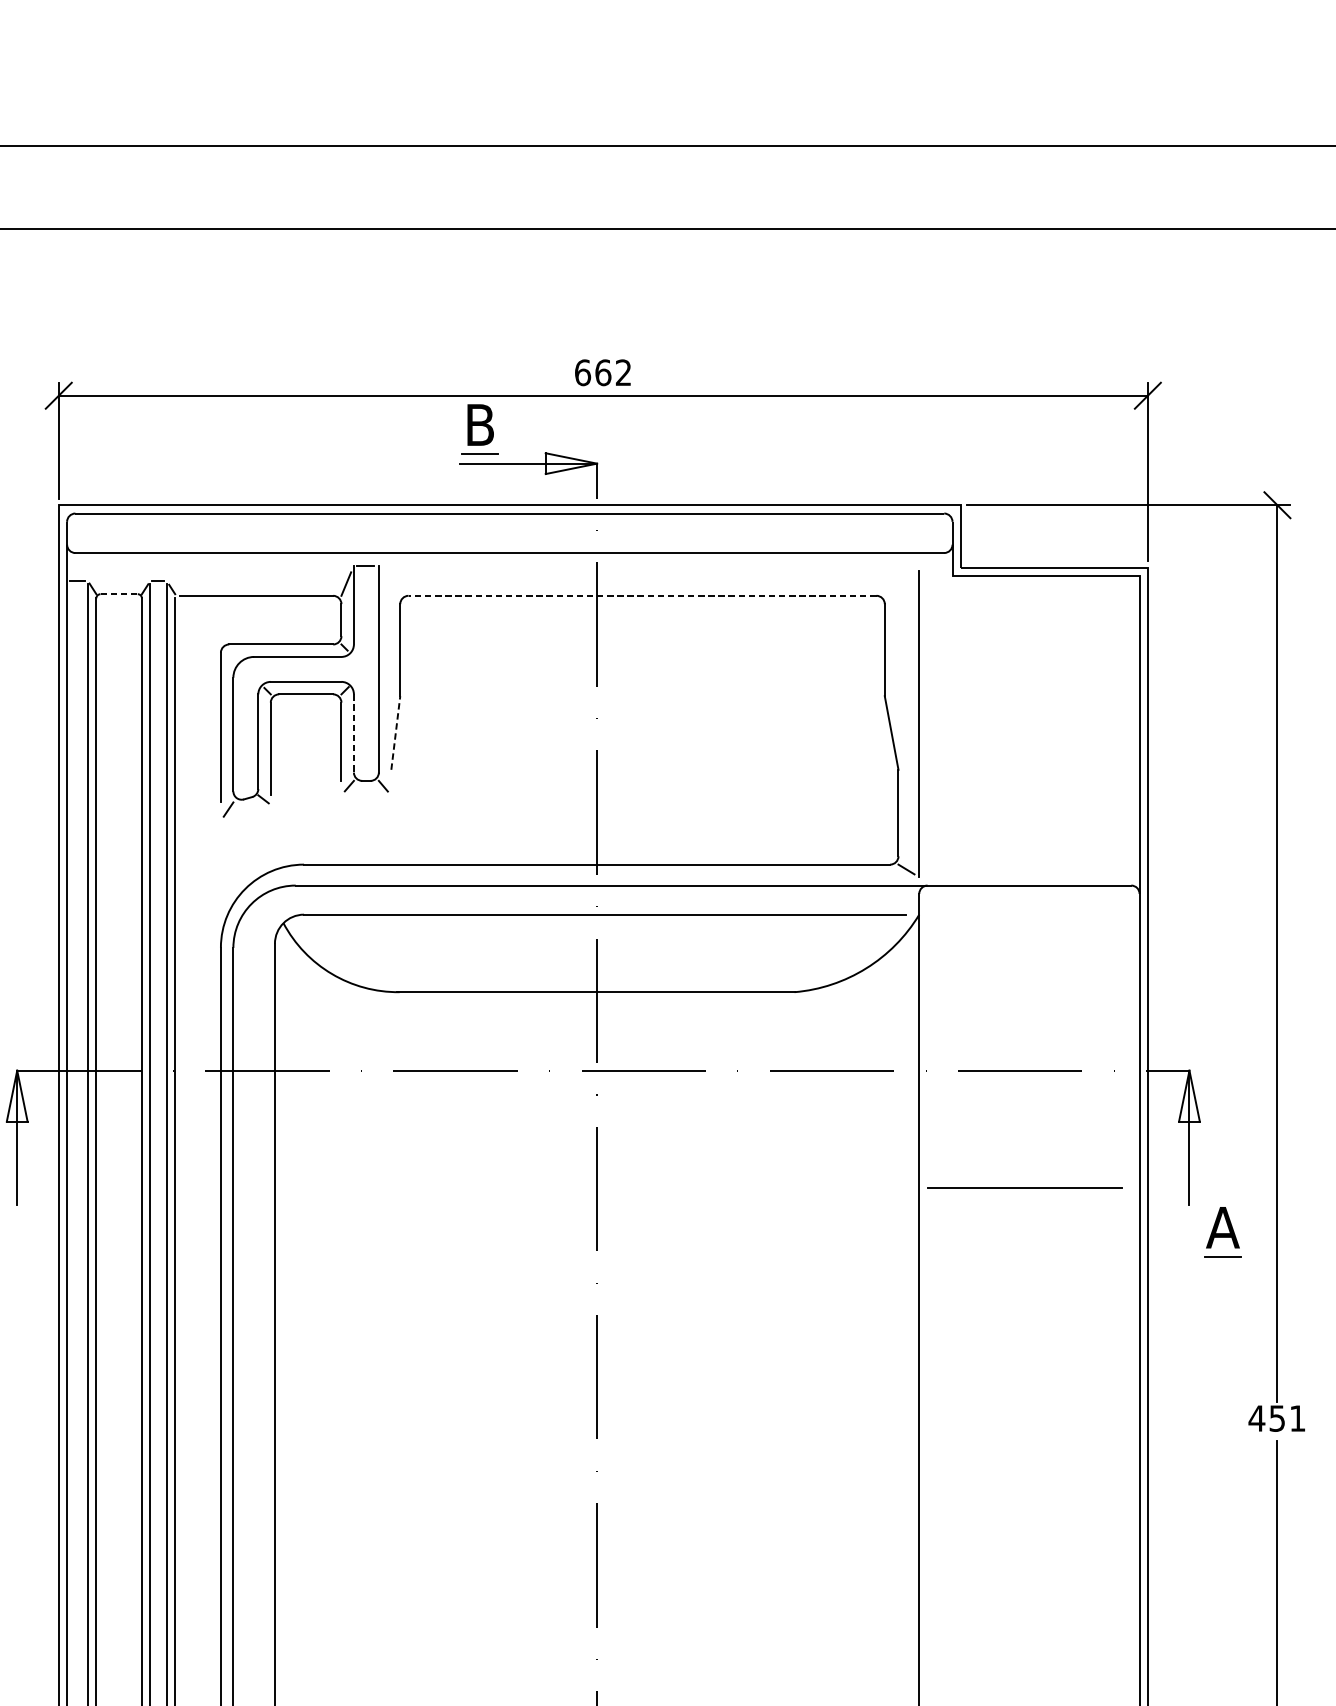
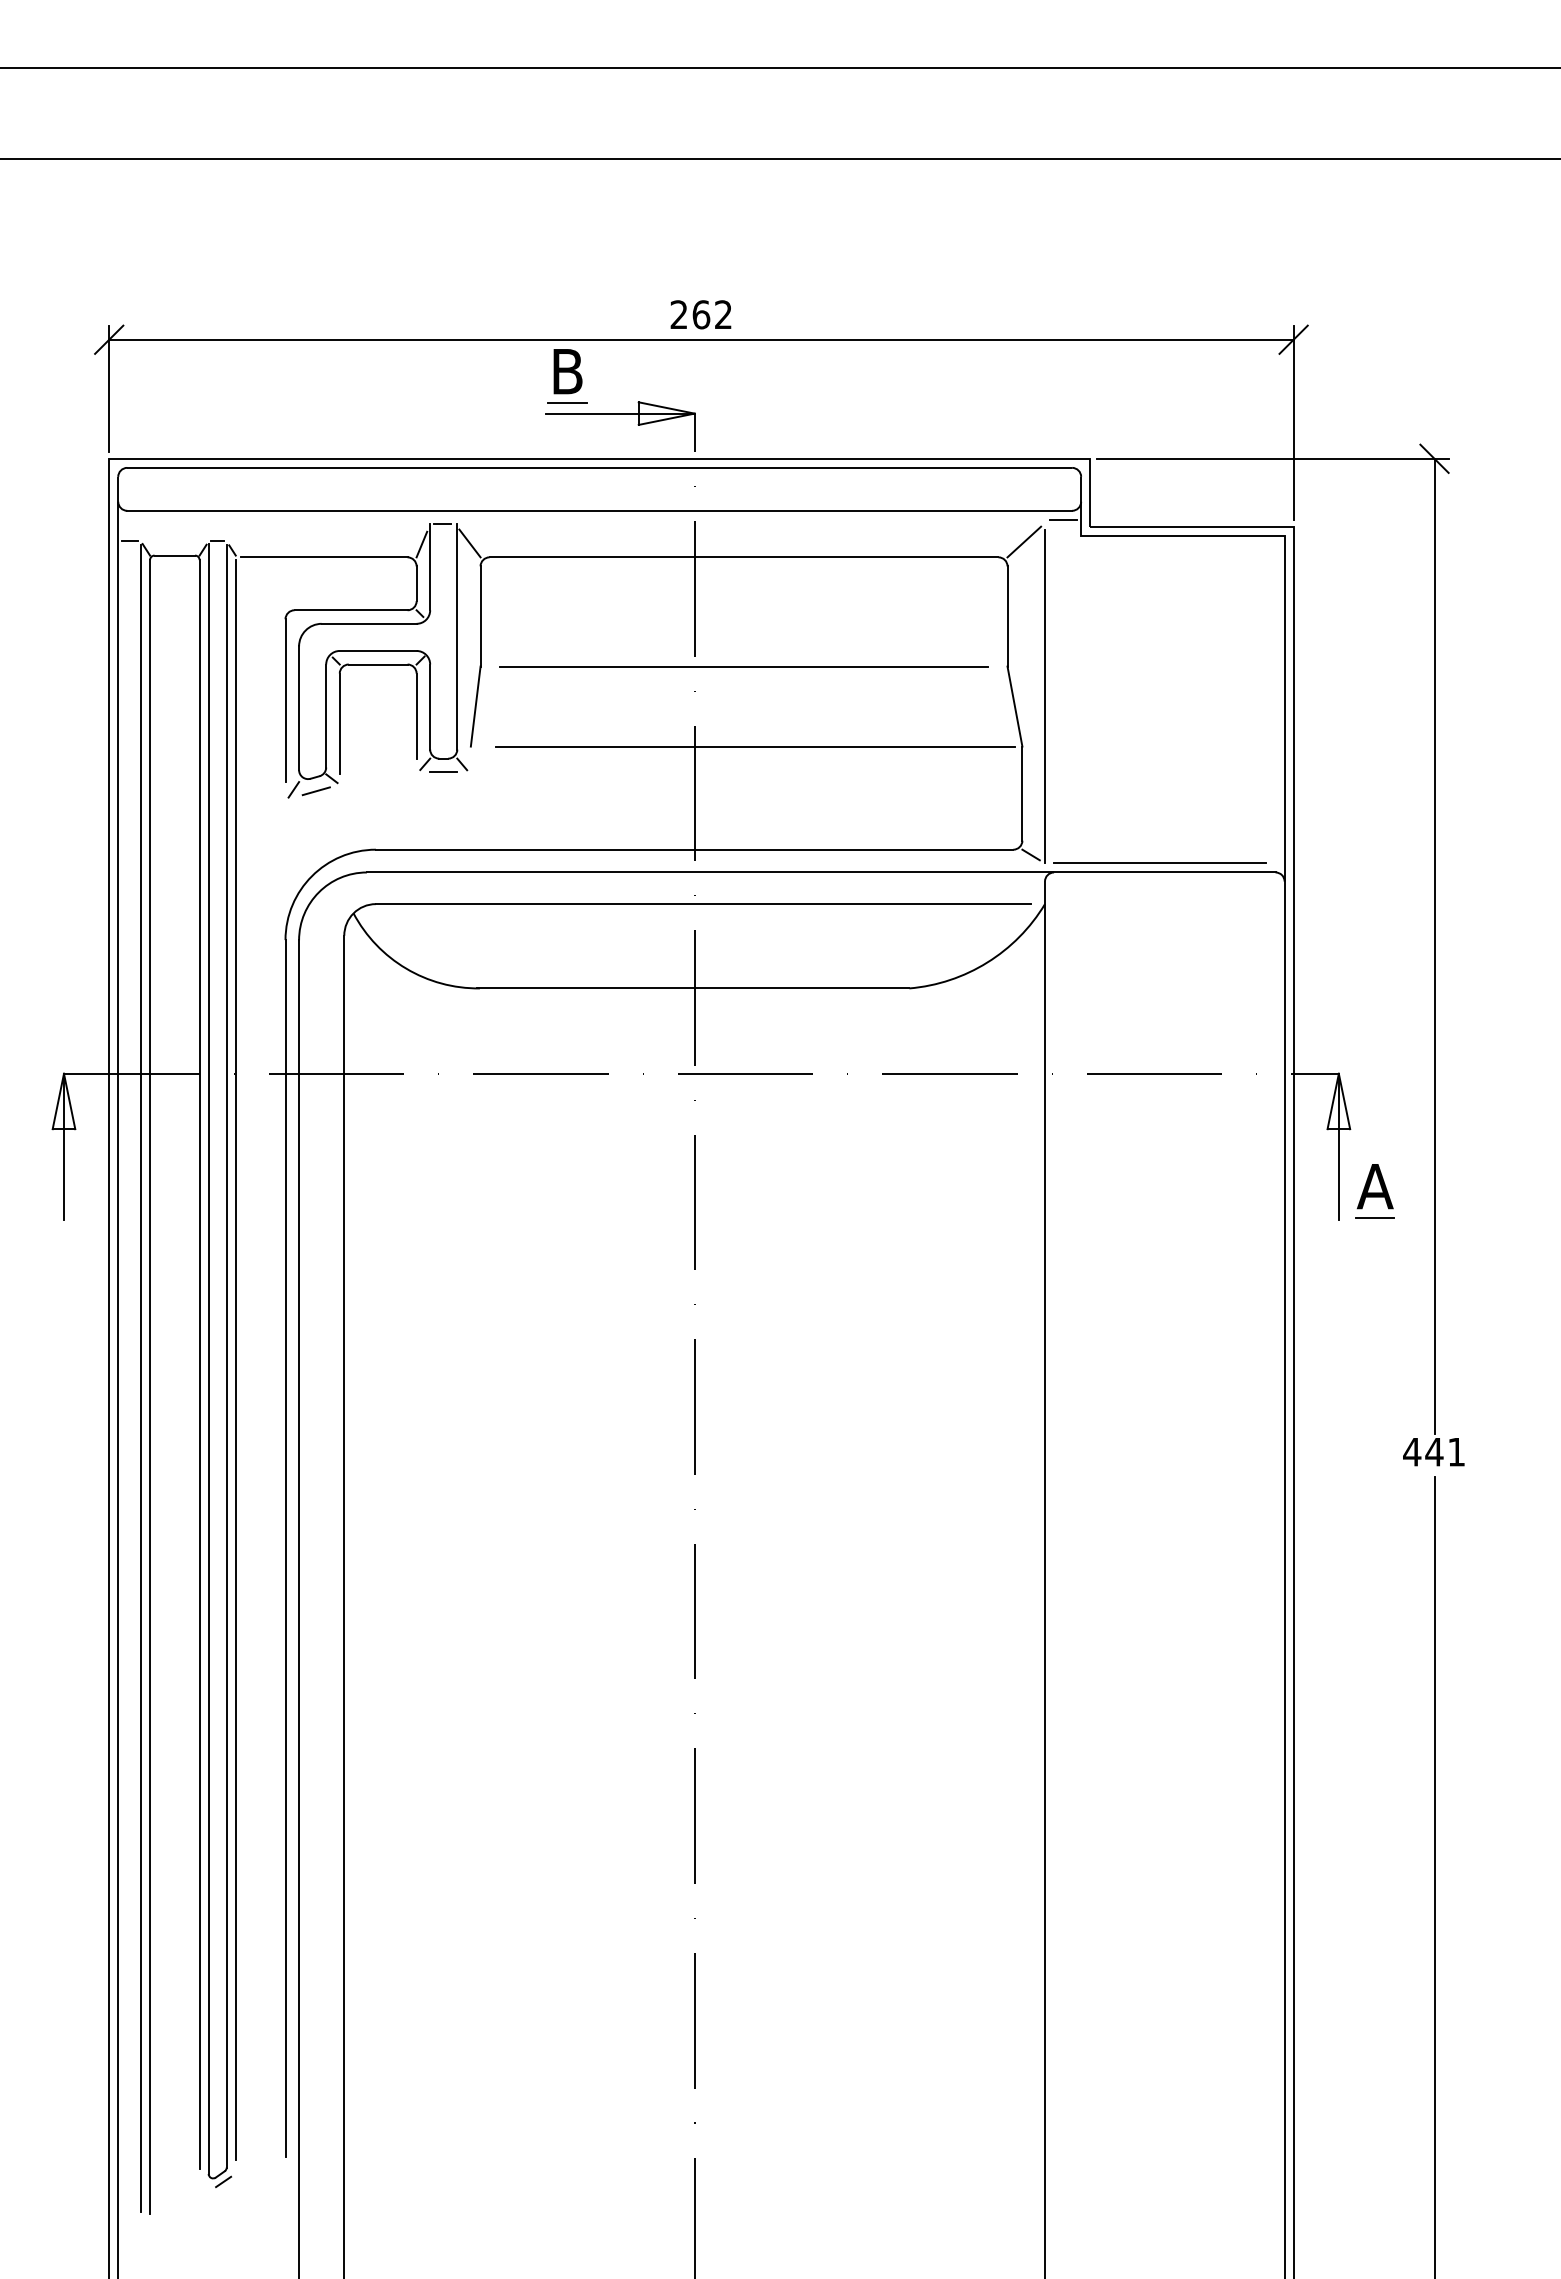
text: (583, 372) -> (679, 314), 662 -> 262
line: (935, 561) -> (1062, 520), added
line: (900, 581) -> (1024, 541), added
line: (390, 583) -> (469, 543), added
line: (119, 594) -> (175, 555), dashed -> solid
line: (642, 595) -> (743, 557), dashed -> solid
line: (642, 696) -> (743, 666), added
line: (395, 732) -> (475, 706), dashed -> solid
line: (354, 733) -> (430, 707), dashed -> solid
line: (653, 769) -> (755, 746), added
line: (366, 793) -> (443, 772), added
line: (248, 811) -> (315, 791), added
line: (1024, 1187) -> (1159, 862), moved
part: (1222, 1232) -> (1374, 1191), moved
text: (1277, 1418) -> (1434, 1452), 451 -> 441

